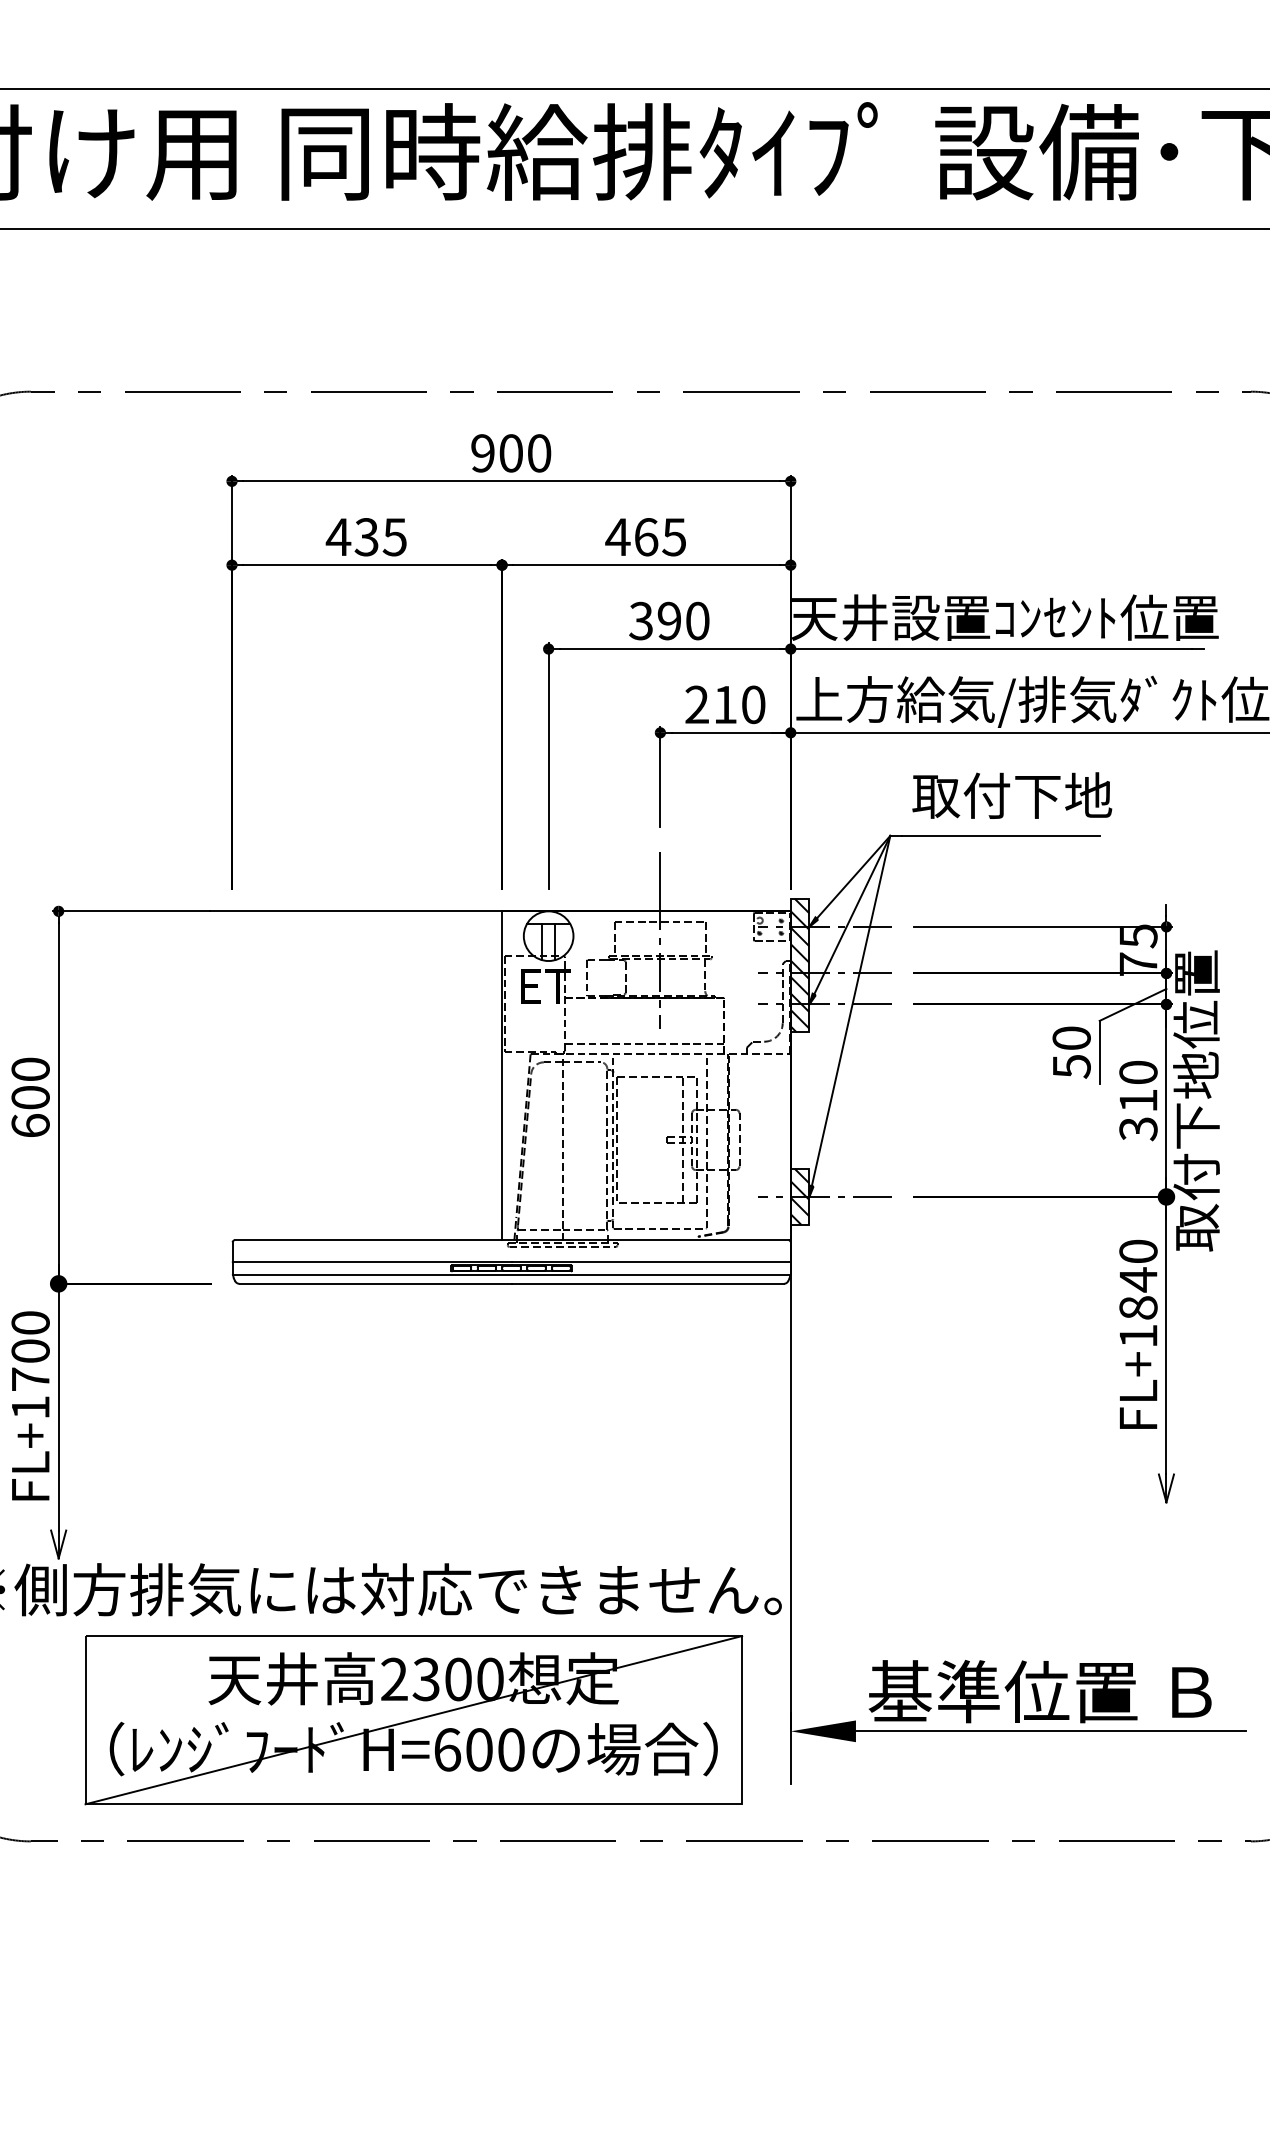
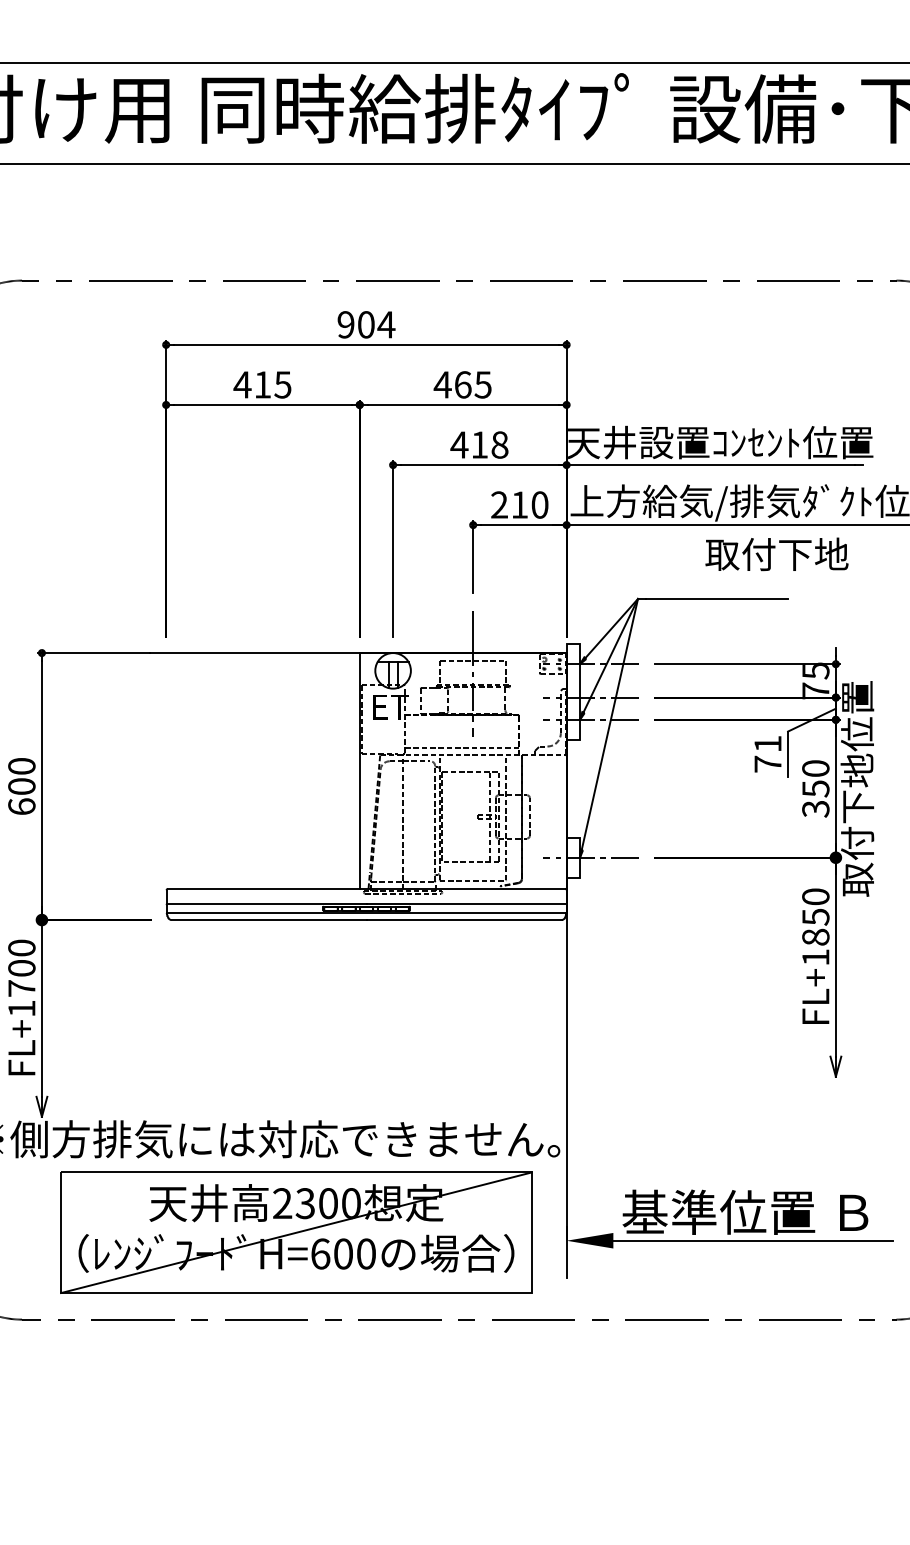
text: (539, 453) -> (386, 324), 900 -> 904
text: (366, 537) -> (262, 385), 435 -> 415
text: (668, 620) -> (479, 444), 390 -> 418
text: (1012, 795) -> (777, 554), moved
hatch: (799, 965) -> (572, 691), removed
text: (1071, 1052) -> (767, 754), 50 -> 71
text: (1138, 1101) -> (815, 789), 310 -> 350
hatch: (799, 1196) -> (572, 857), removed
text: (1138, 1279) -> (815, 916), FL+1840 -> FL+1850

